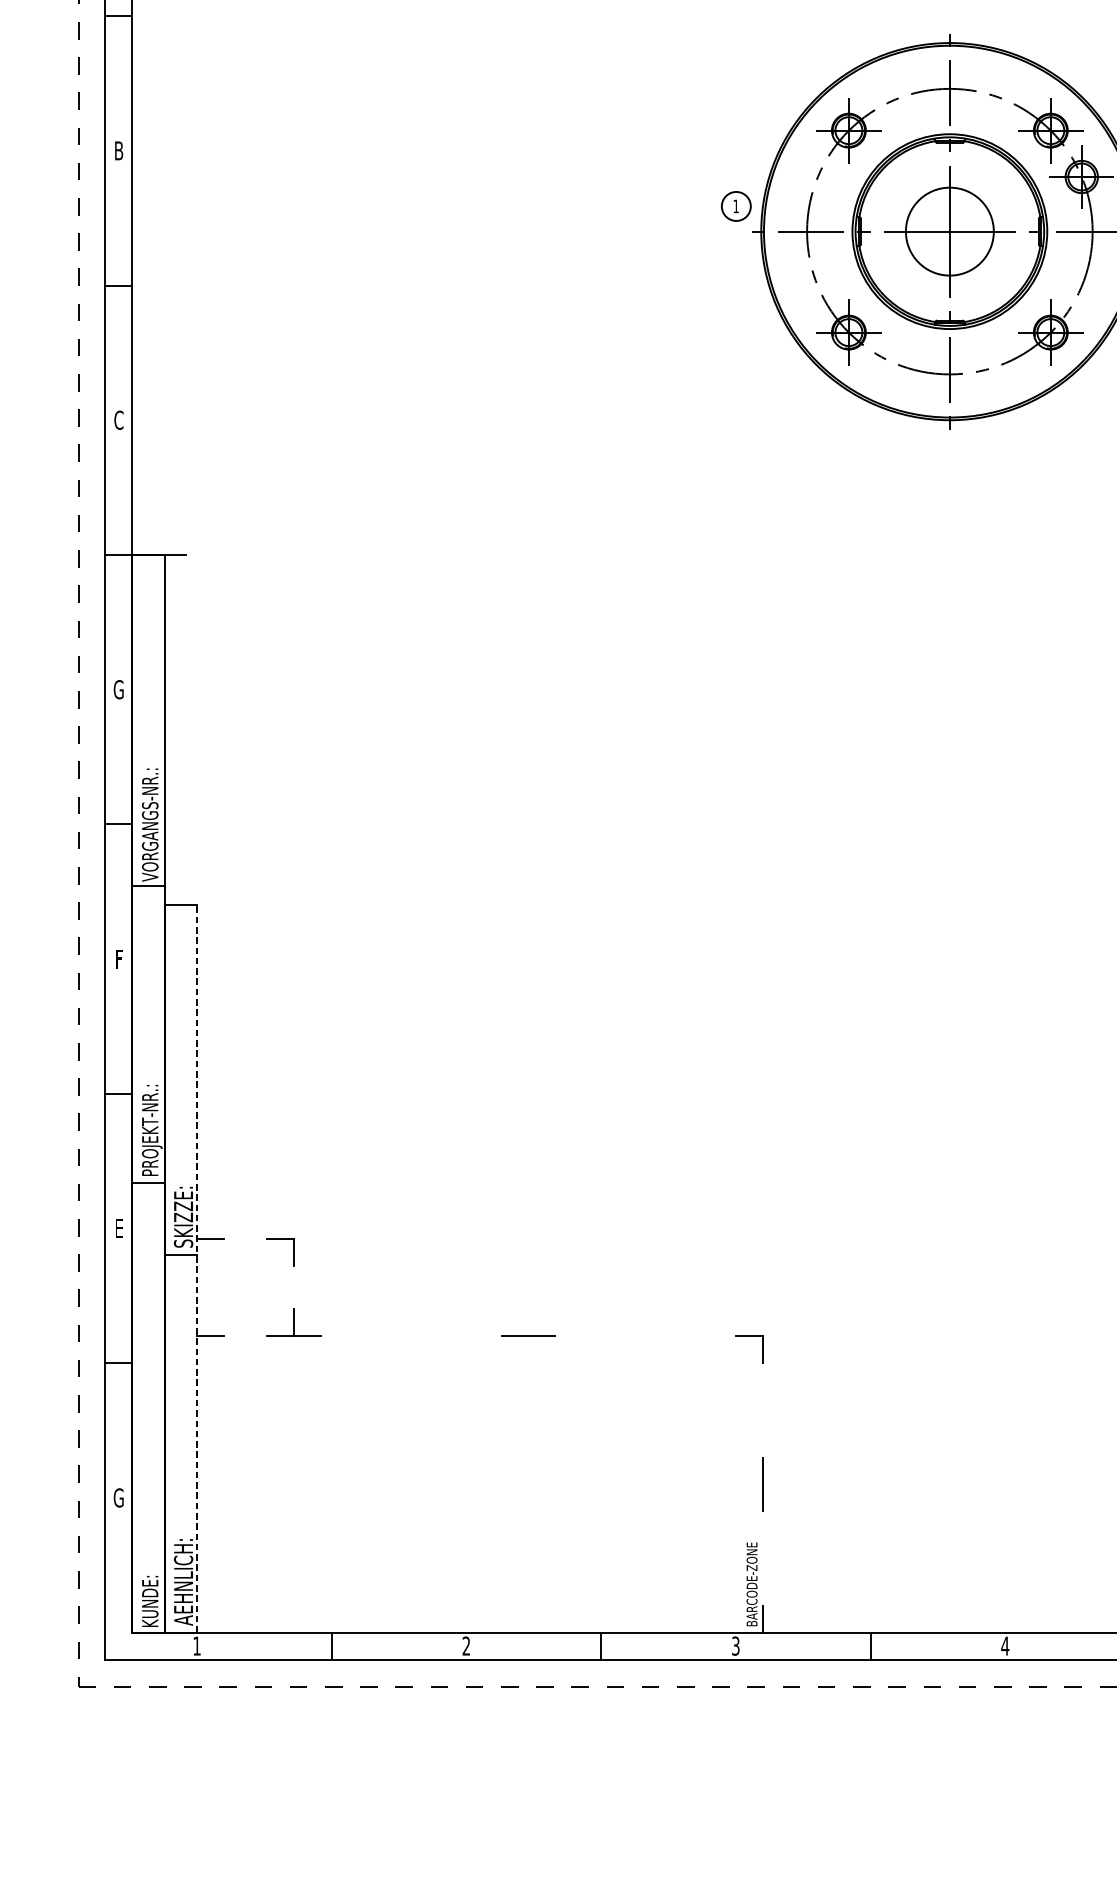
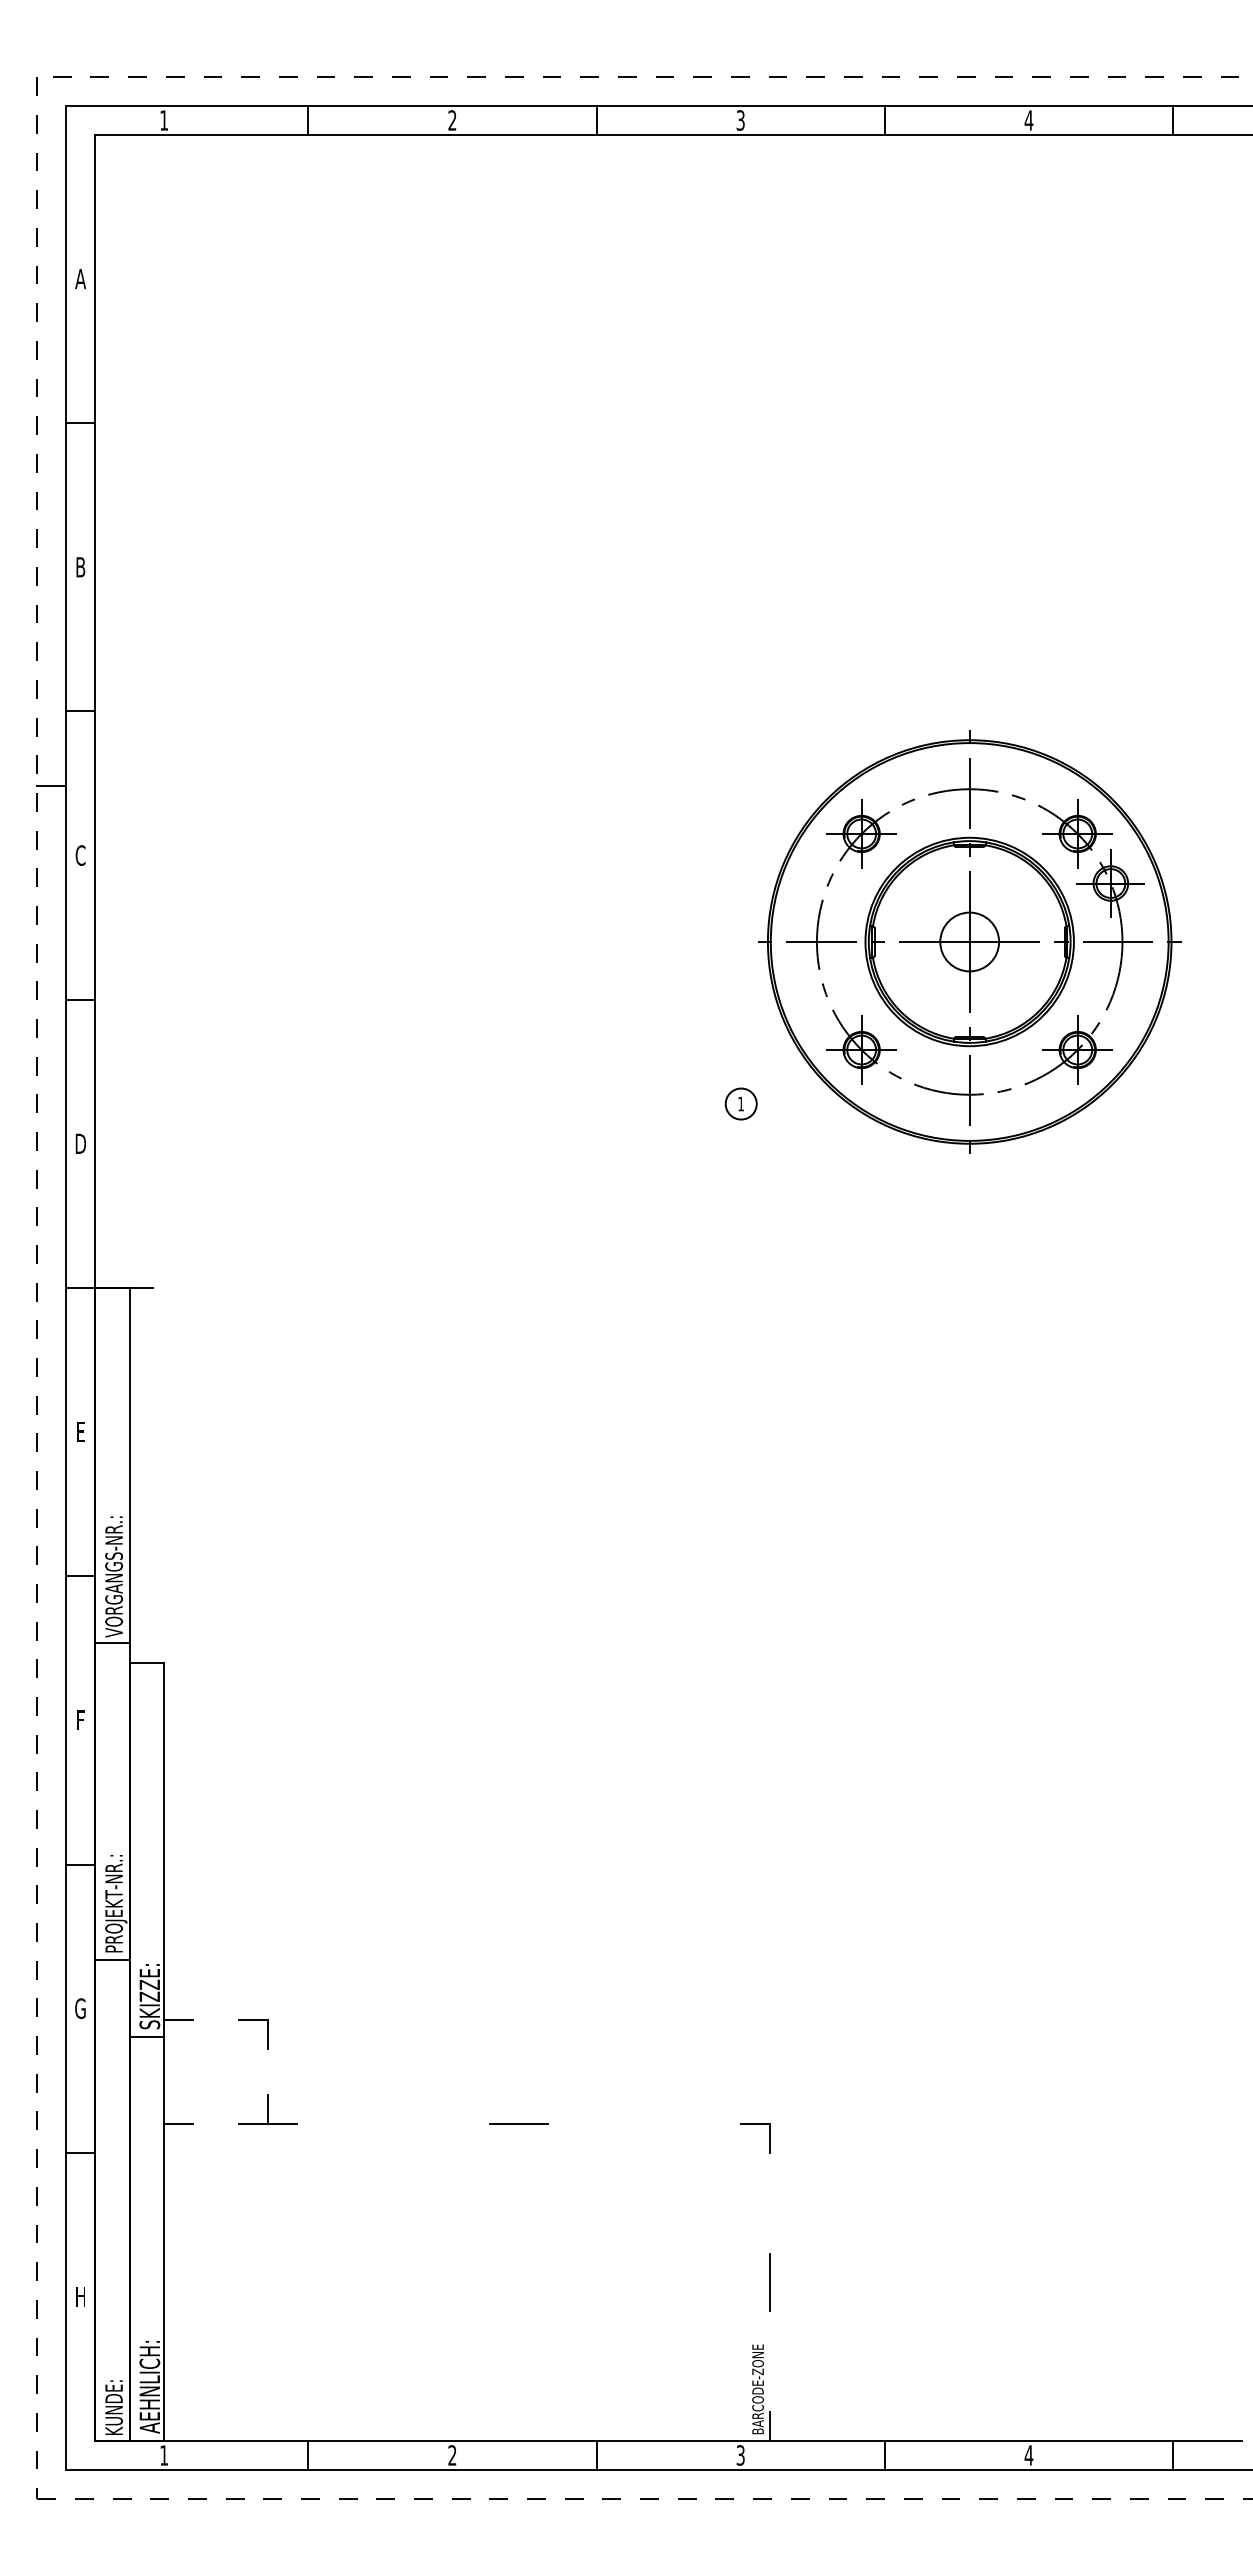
line: (91, 86) -> (51, 786), added
text: (118, 150) -> (80, 855), B -> C
part: (735, 205) -> (740, 1103), moved
circle: (949, 231) -> (969, 941), size x0.62
text: (118, 419) -> (80, 1143), C -> D
text: (118, 689) -> (80, 1431), G -> E
text: (118, 1228) -> (80, 2008), E -> G
line: (197, 1268) -> (164, 2051), dashed -> solid
text: (118, 1497) -> (80, 2296), G -> H

